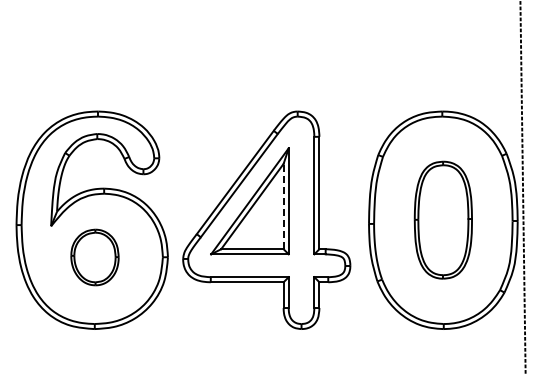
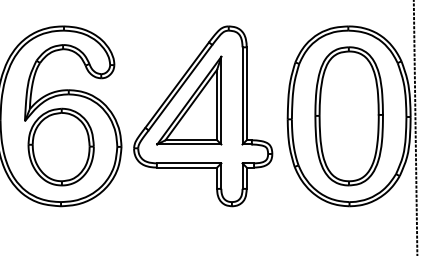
line: (283, 206) -> (217, 104), dashed -> solid
part: (443, 219) -> (349, 115), size x1.43
part: (94, 257) -> (60, 147), size x1.67

